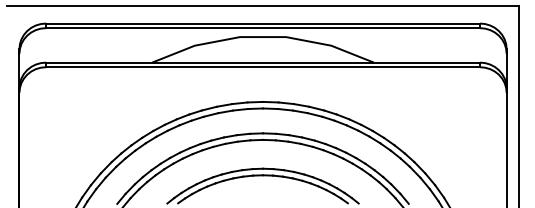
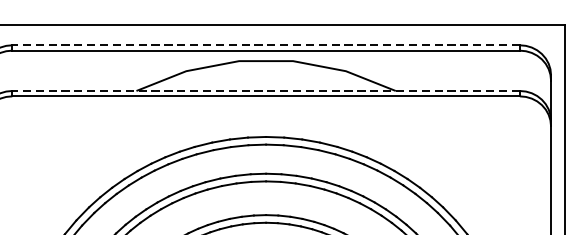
line: (263, 23) -> (266, 45), solid -> dashed
line: (263, 62) -> (266, 90), solid -> dashed

